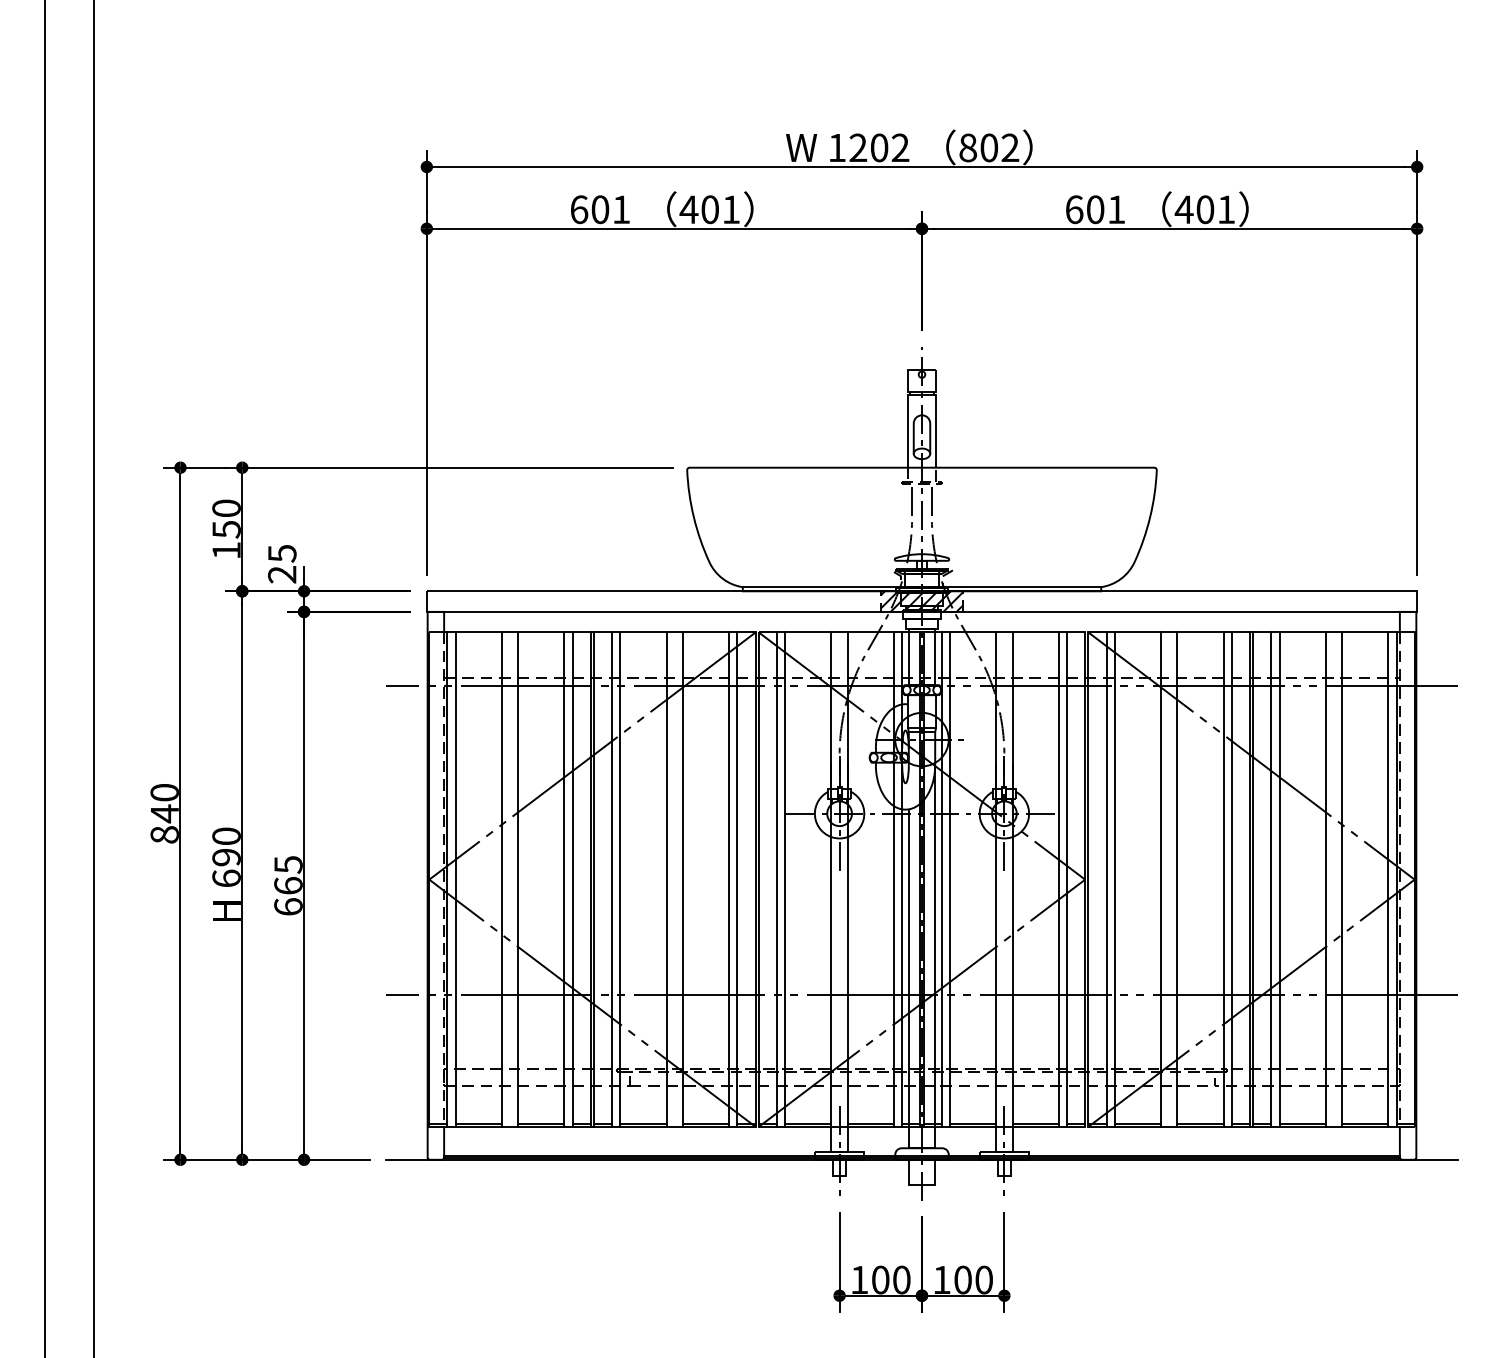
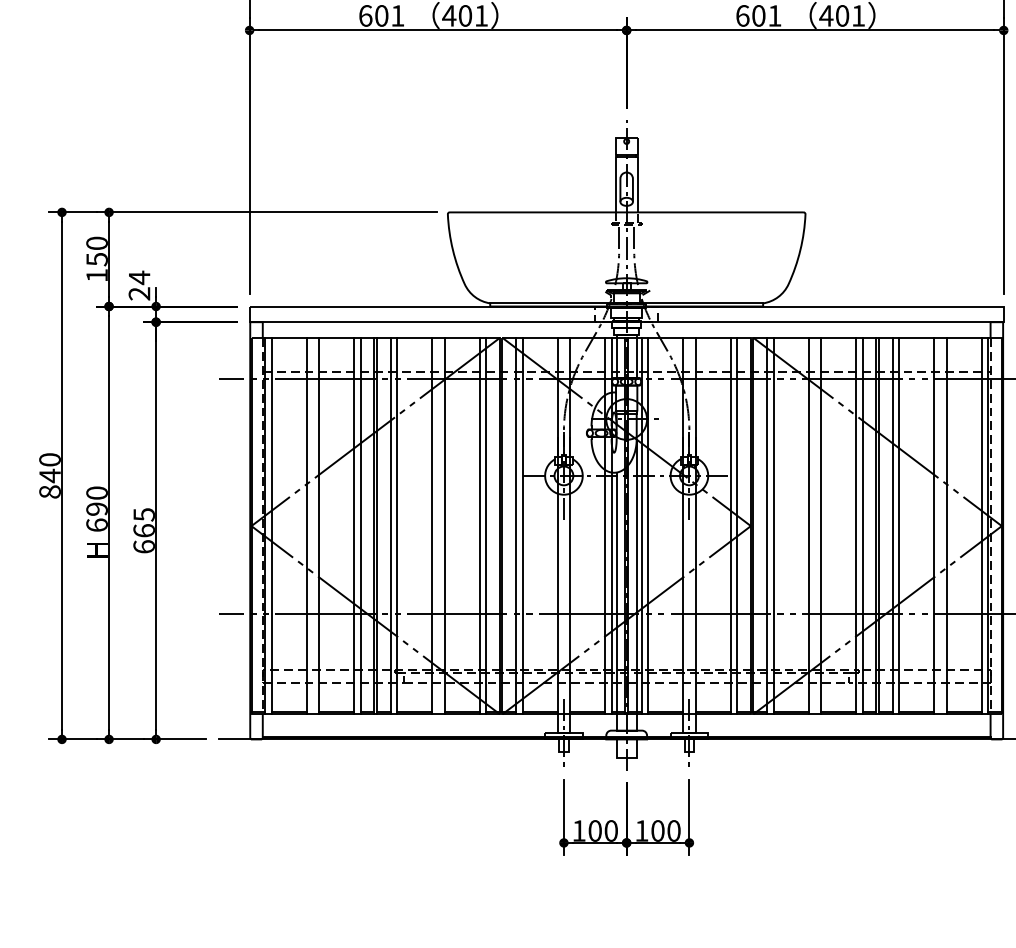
text: (282, 553) -> (139, 277), 25 -> 24
hatch: (921, 601) -> (626, 314), removed

